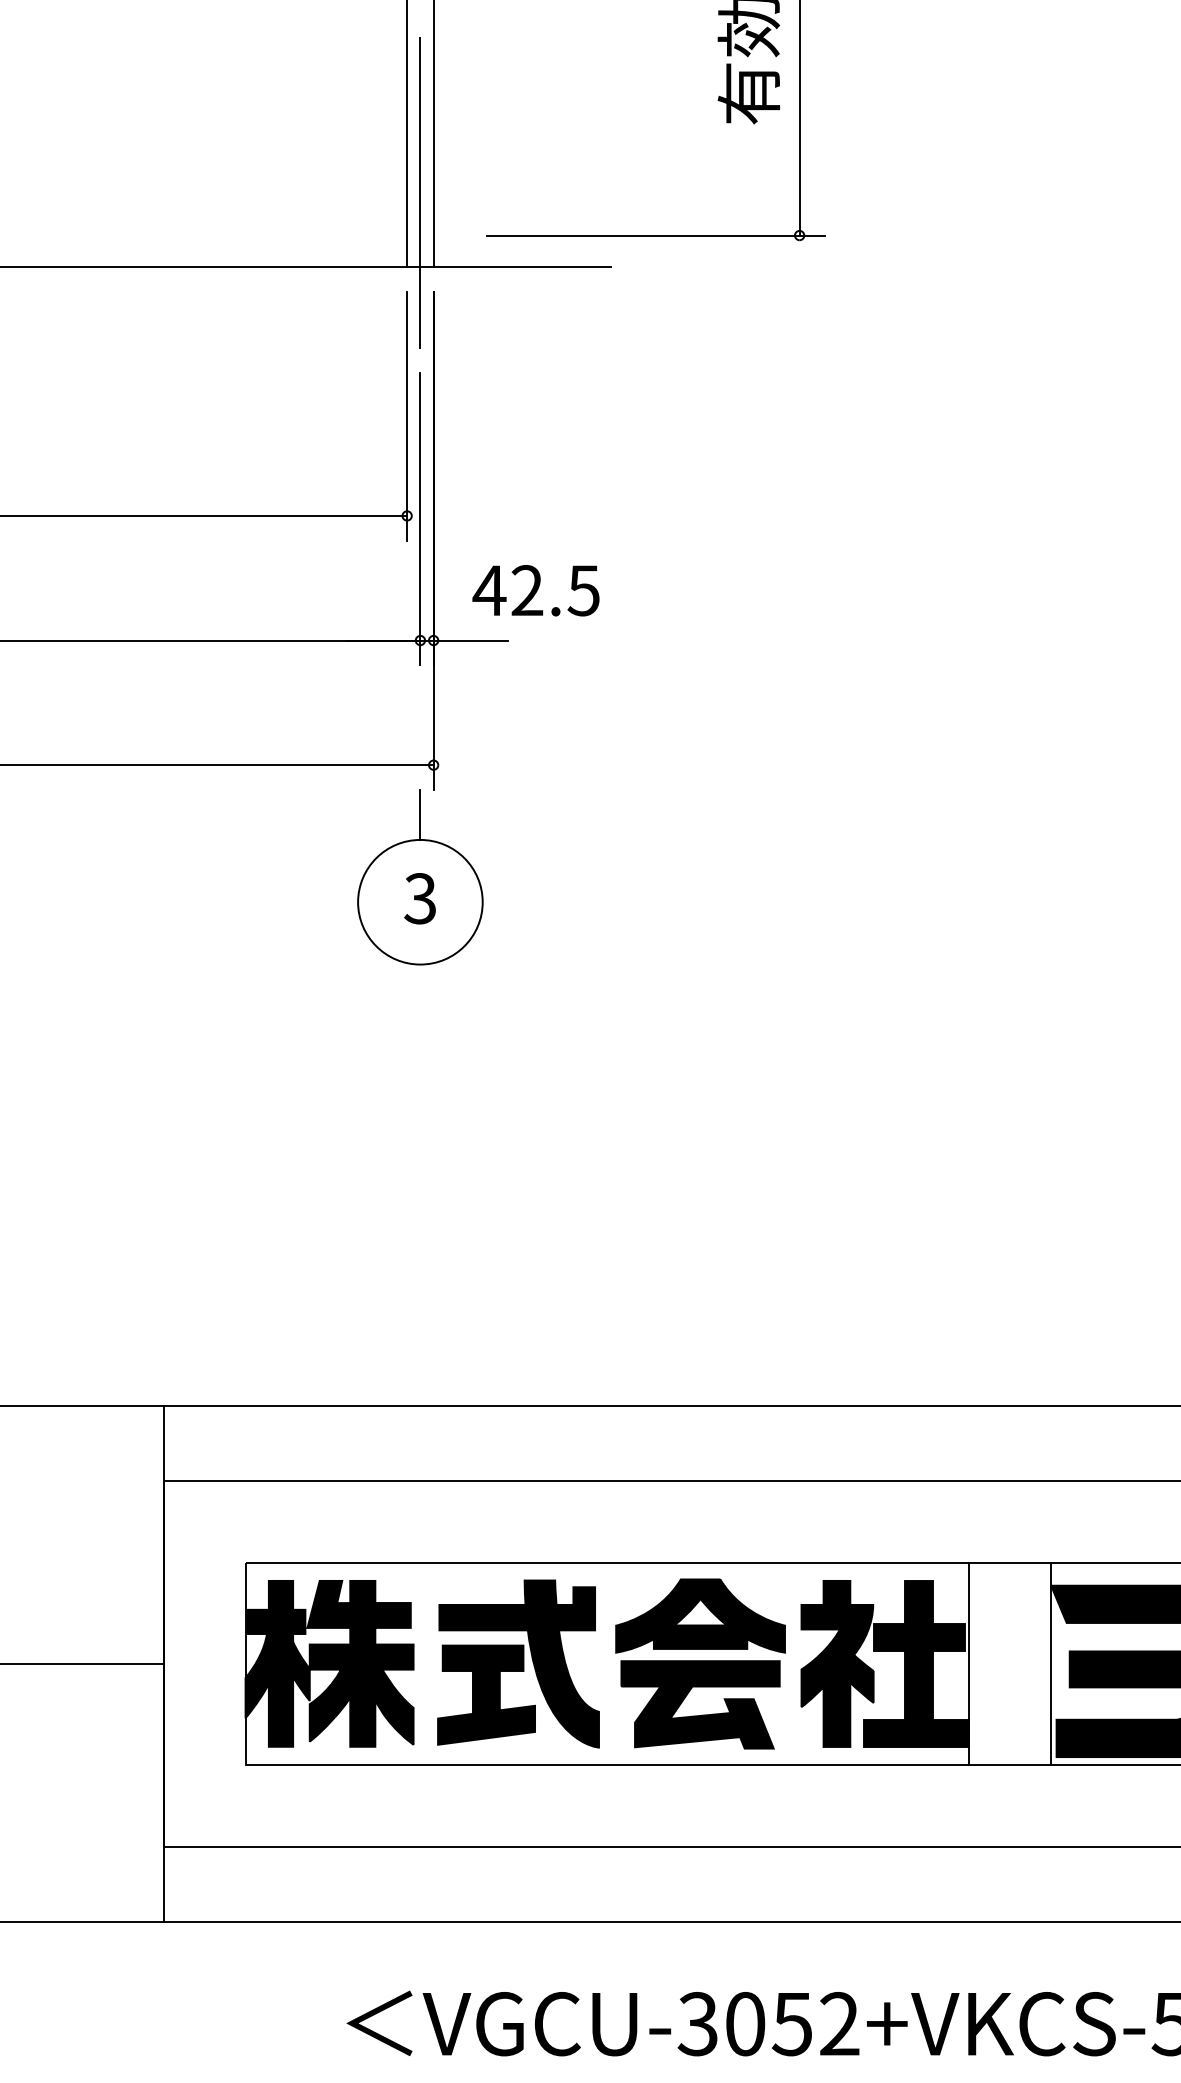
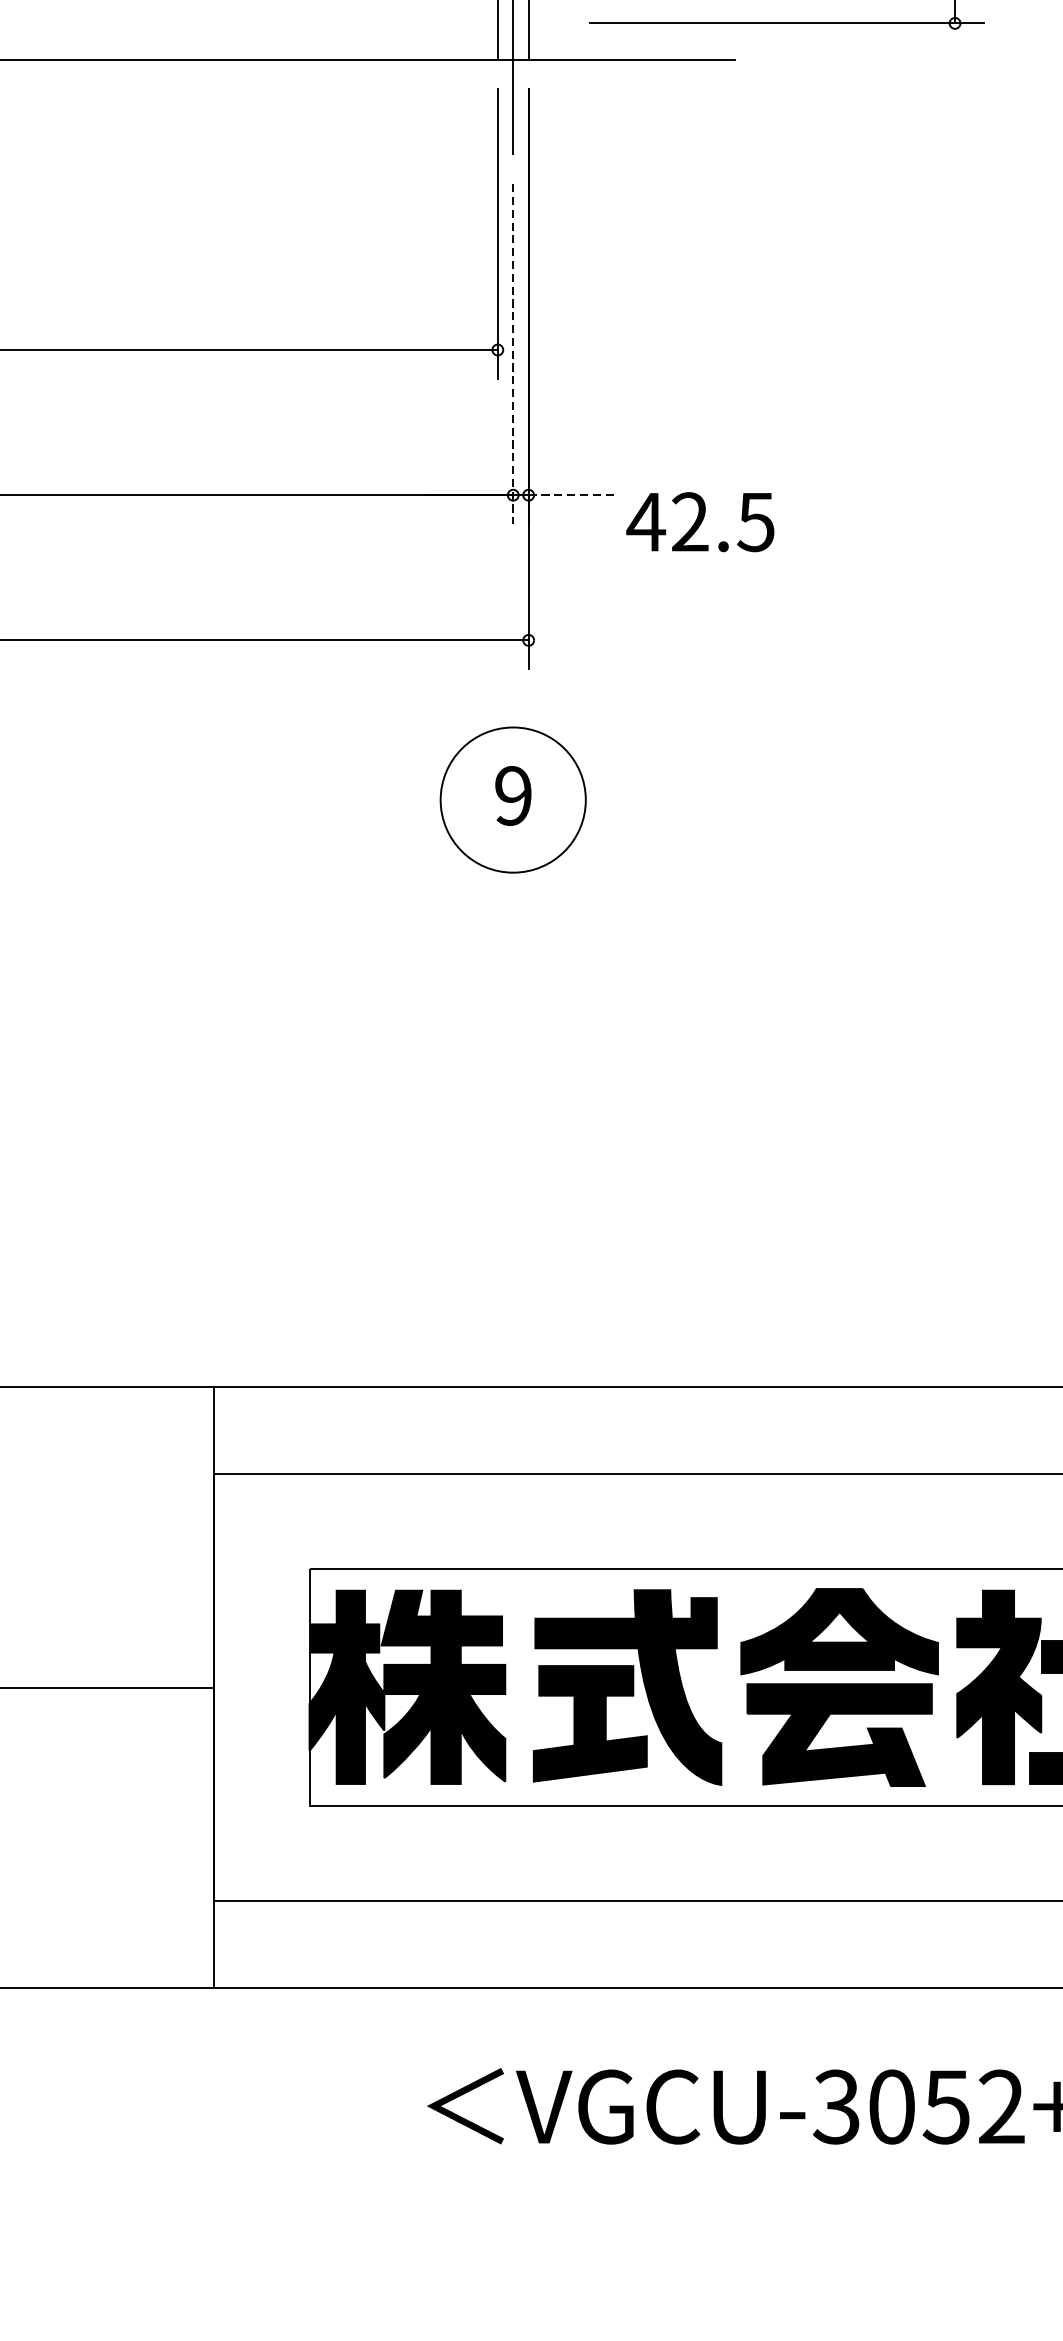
line: (420, 519) -> (513, 354), solid -> dashed
text: (535, 590) -> (699, 521), moved
line: (471, 640) -> (572, 495), solid -> dashed
line: (420, 814) -> (513, 697), removed
text: (419, 898) -> (512, 795), 3 -> 9

